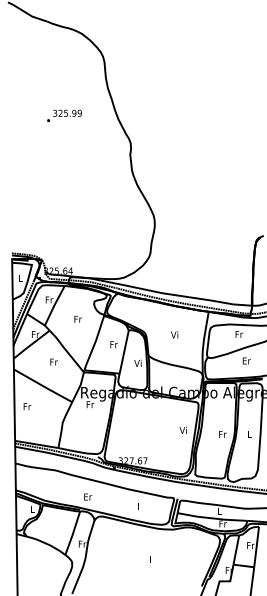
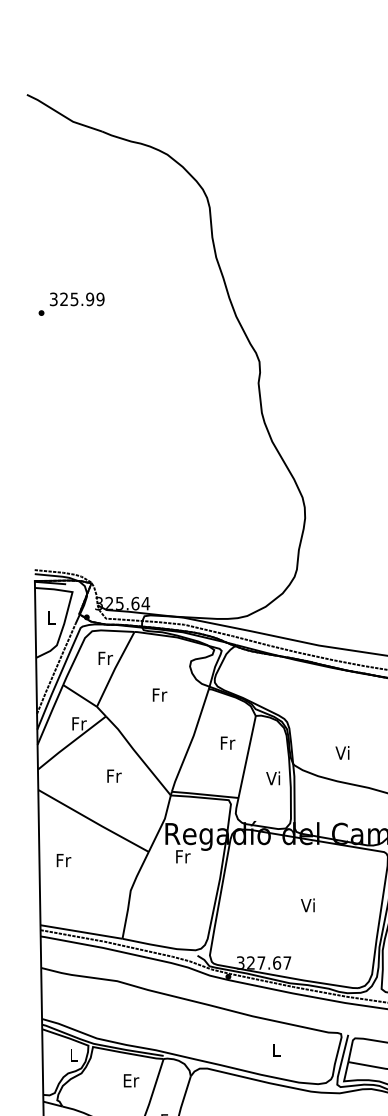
text: (64, 115) -> (71, 303), moved
text: (174, 334) -> (342, 752), moved
text: (182, 429) -> (306, 903), moved
text: (88, 496) -> (132, 1079), moved

